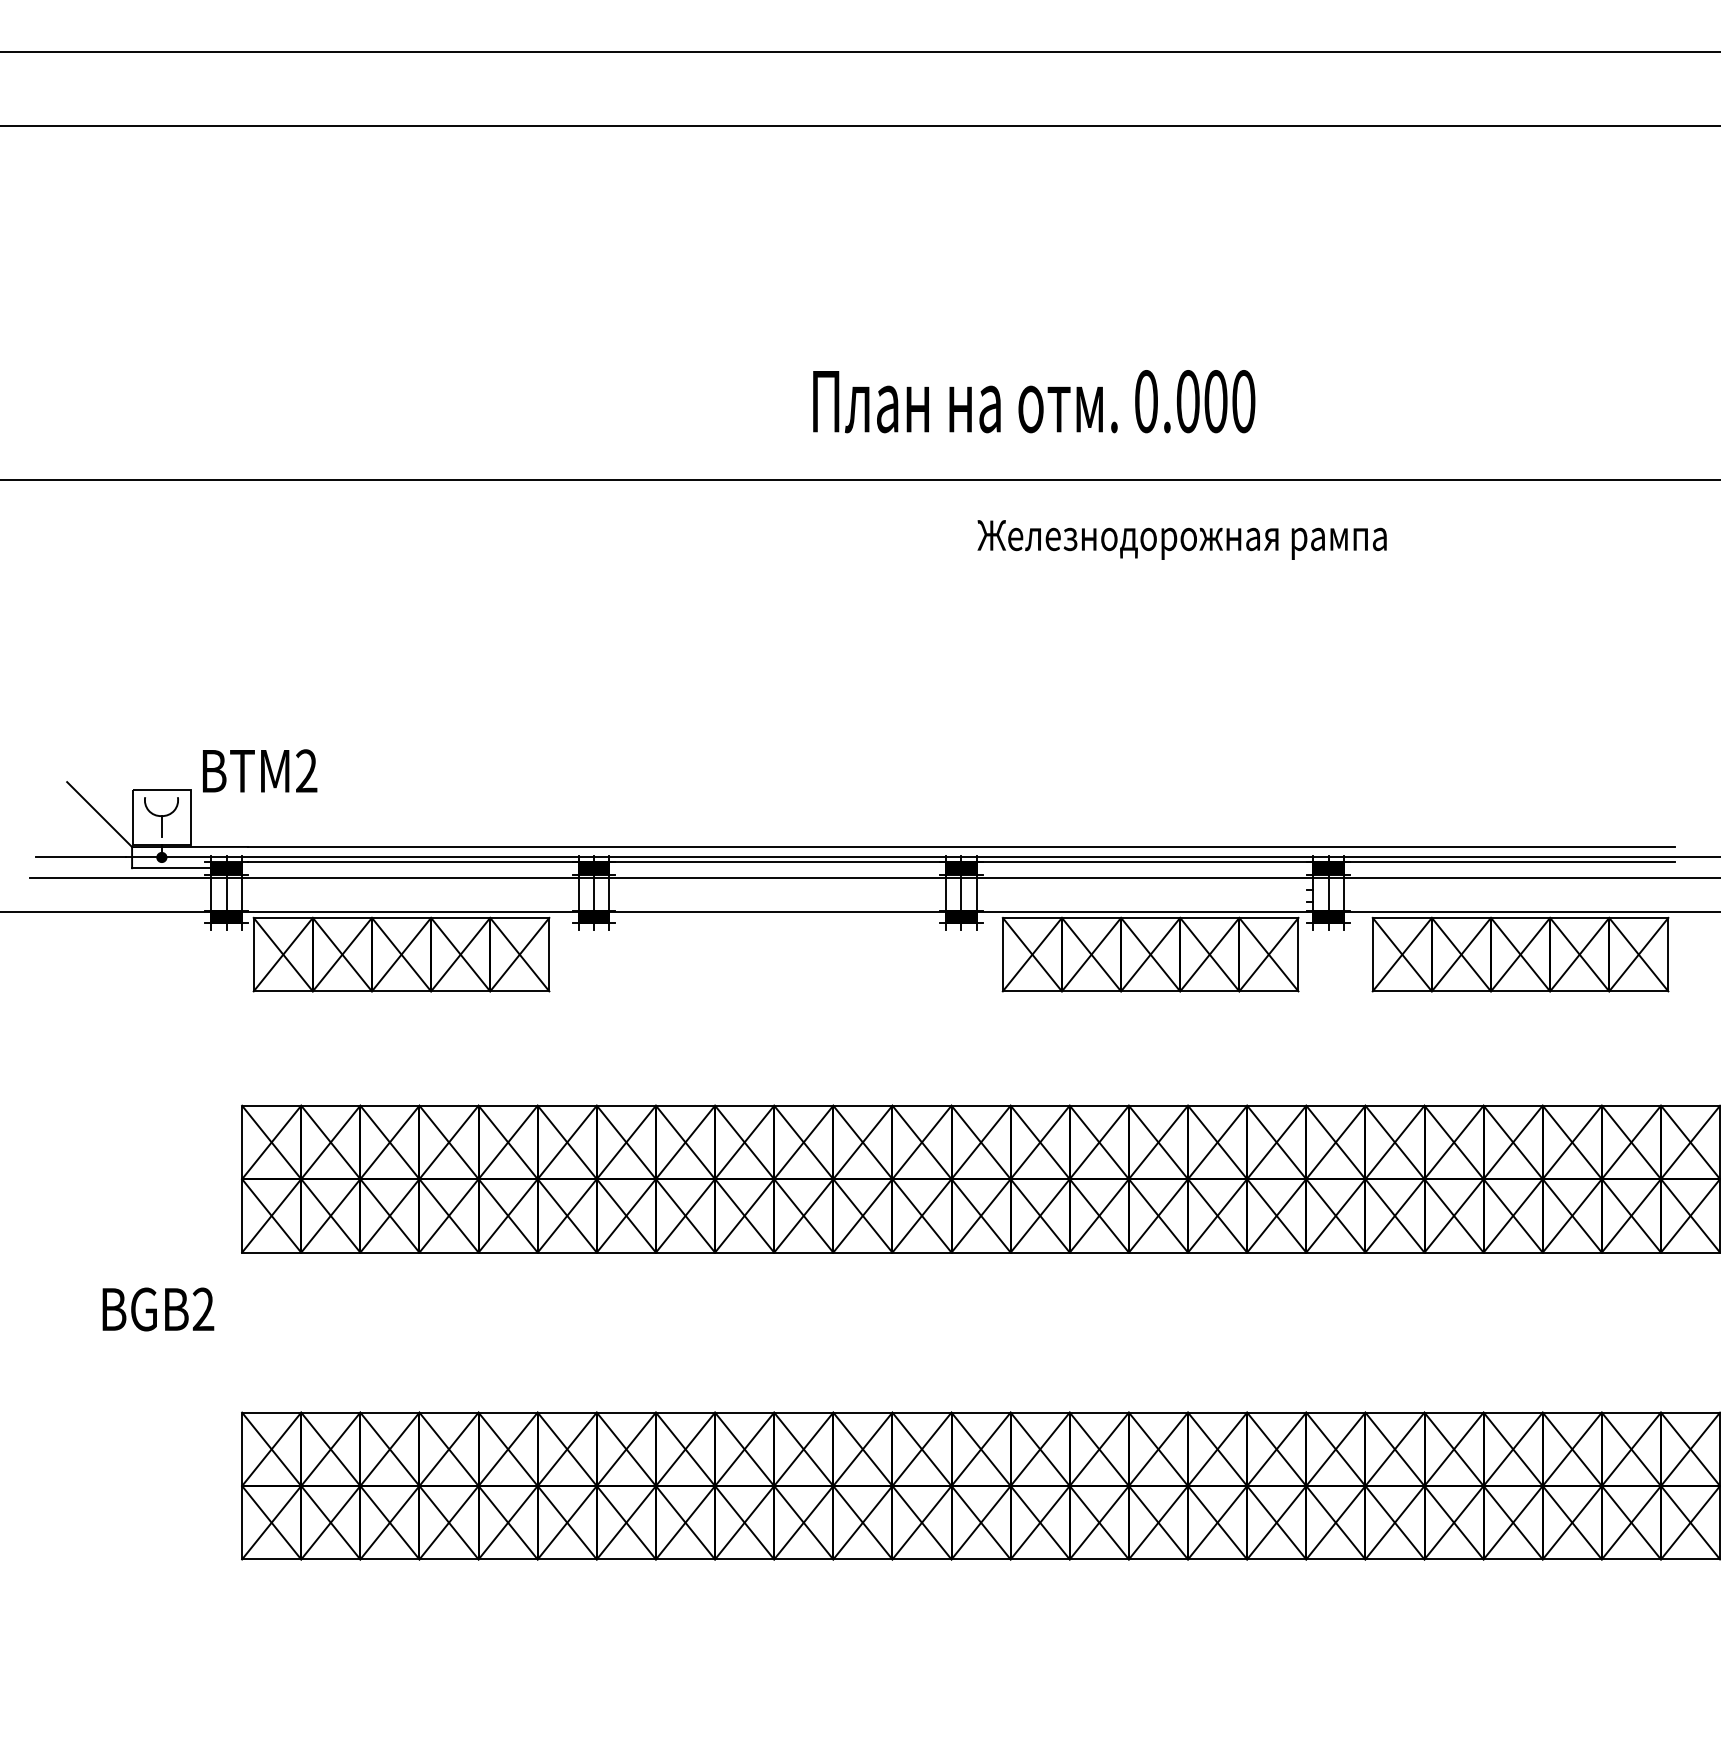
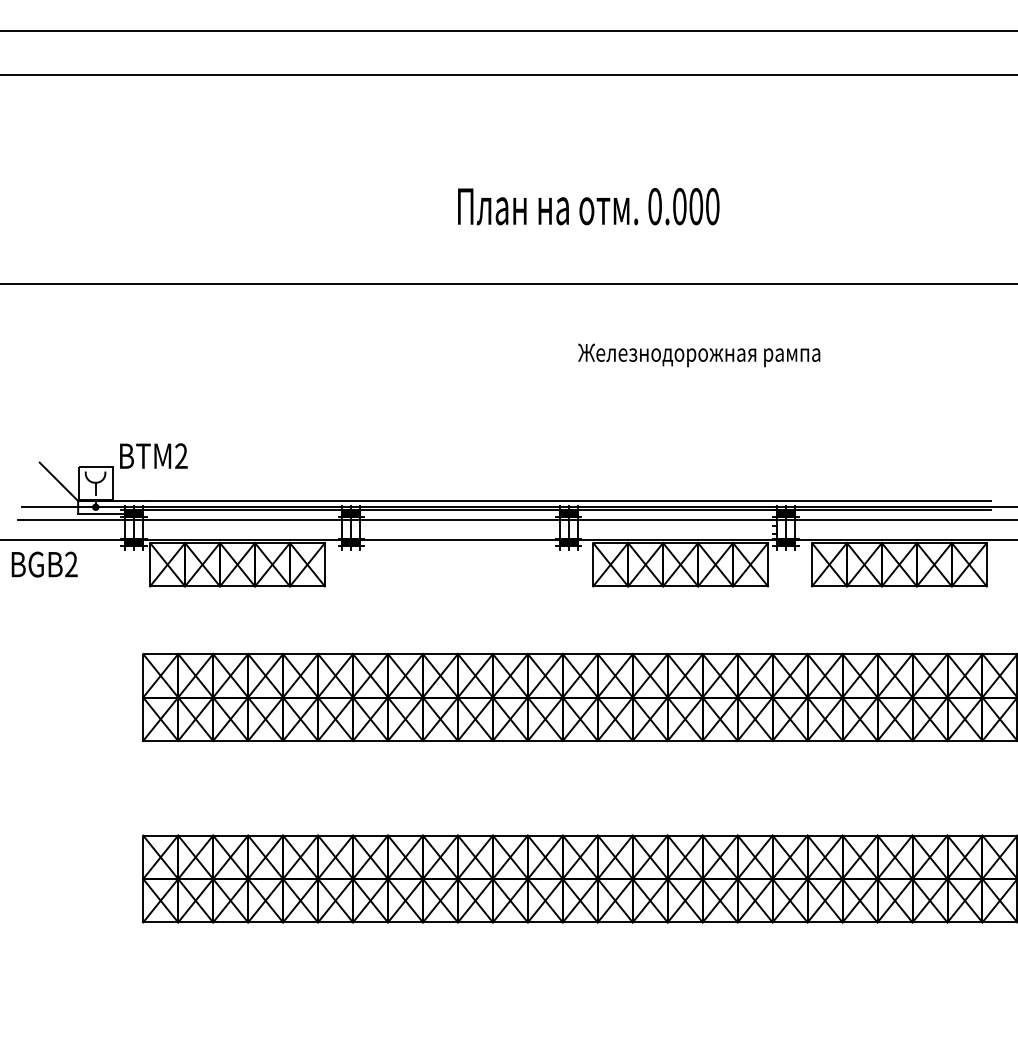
text: (1033, 401) -> (588, 206), moved
text: (1182, 540) -> (699, 355), moved
text: (158, 1309) -> (44, 564), moved

